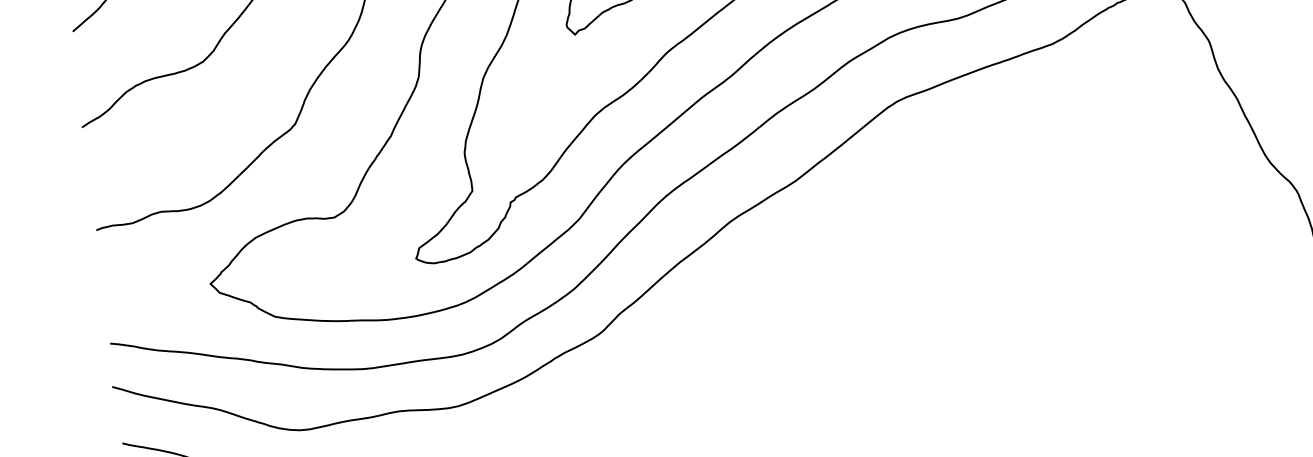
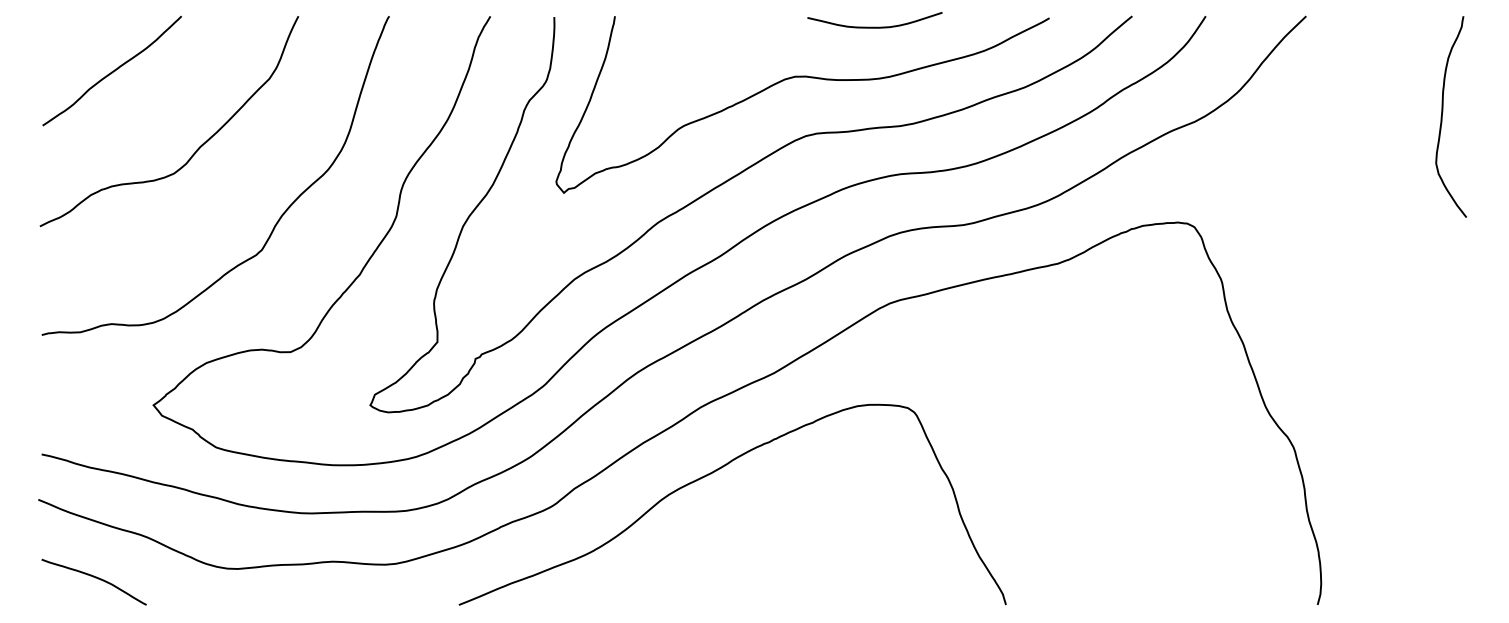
curve: (747, 284) -> (711, 474), added

